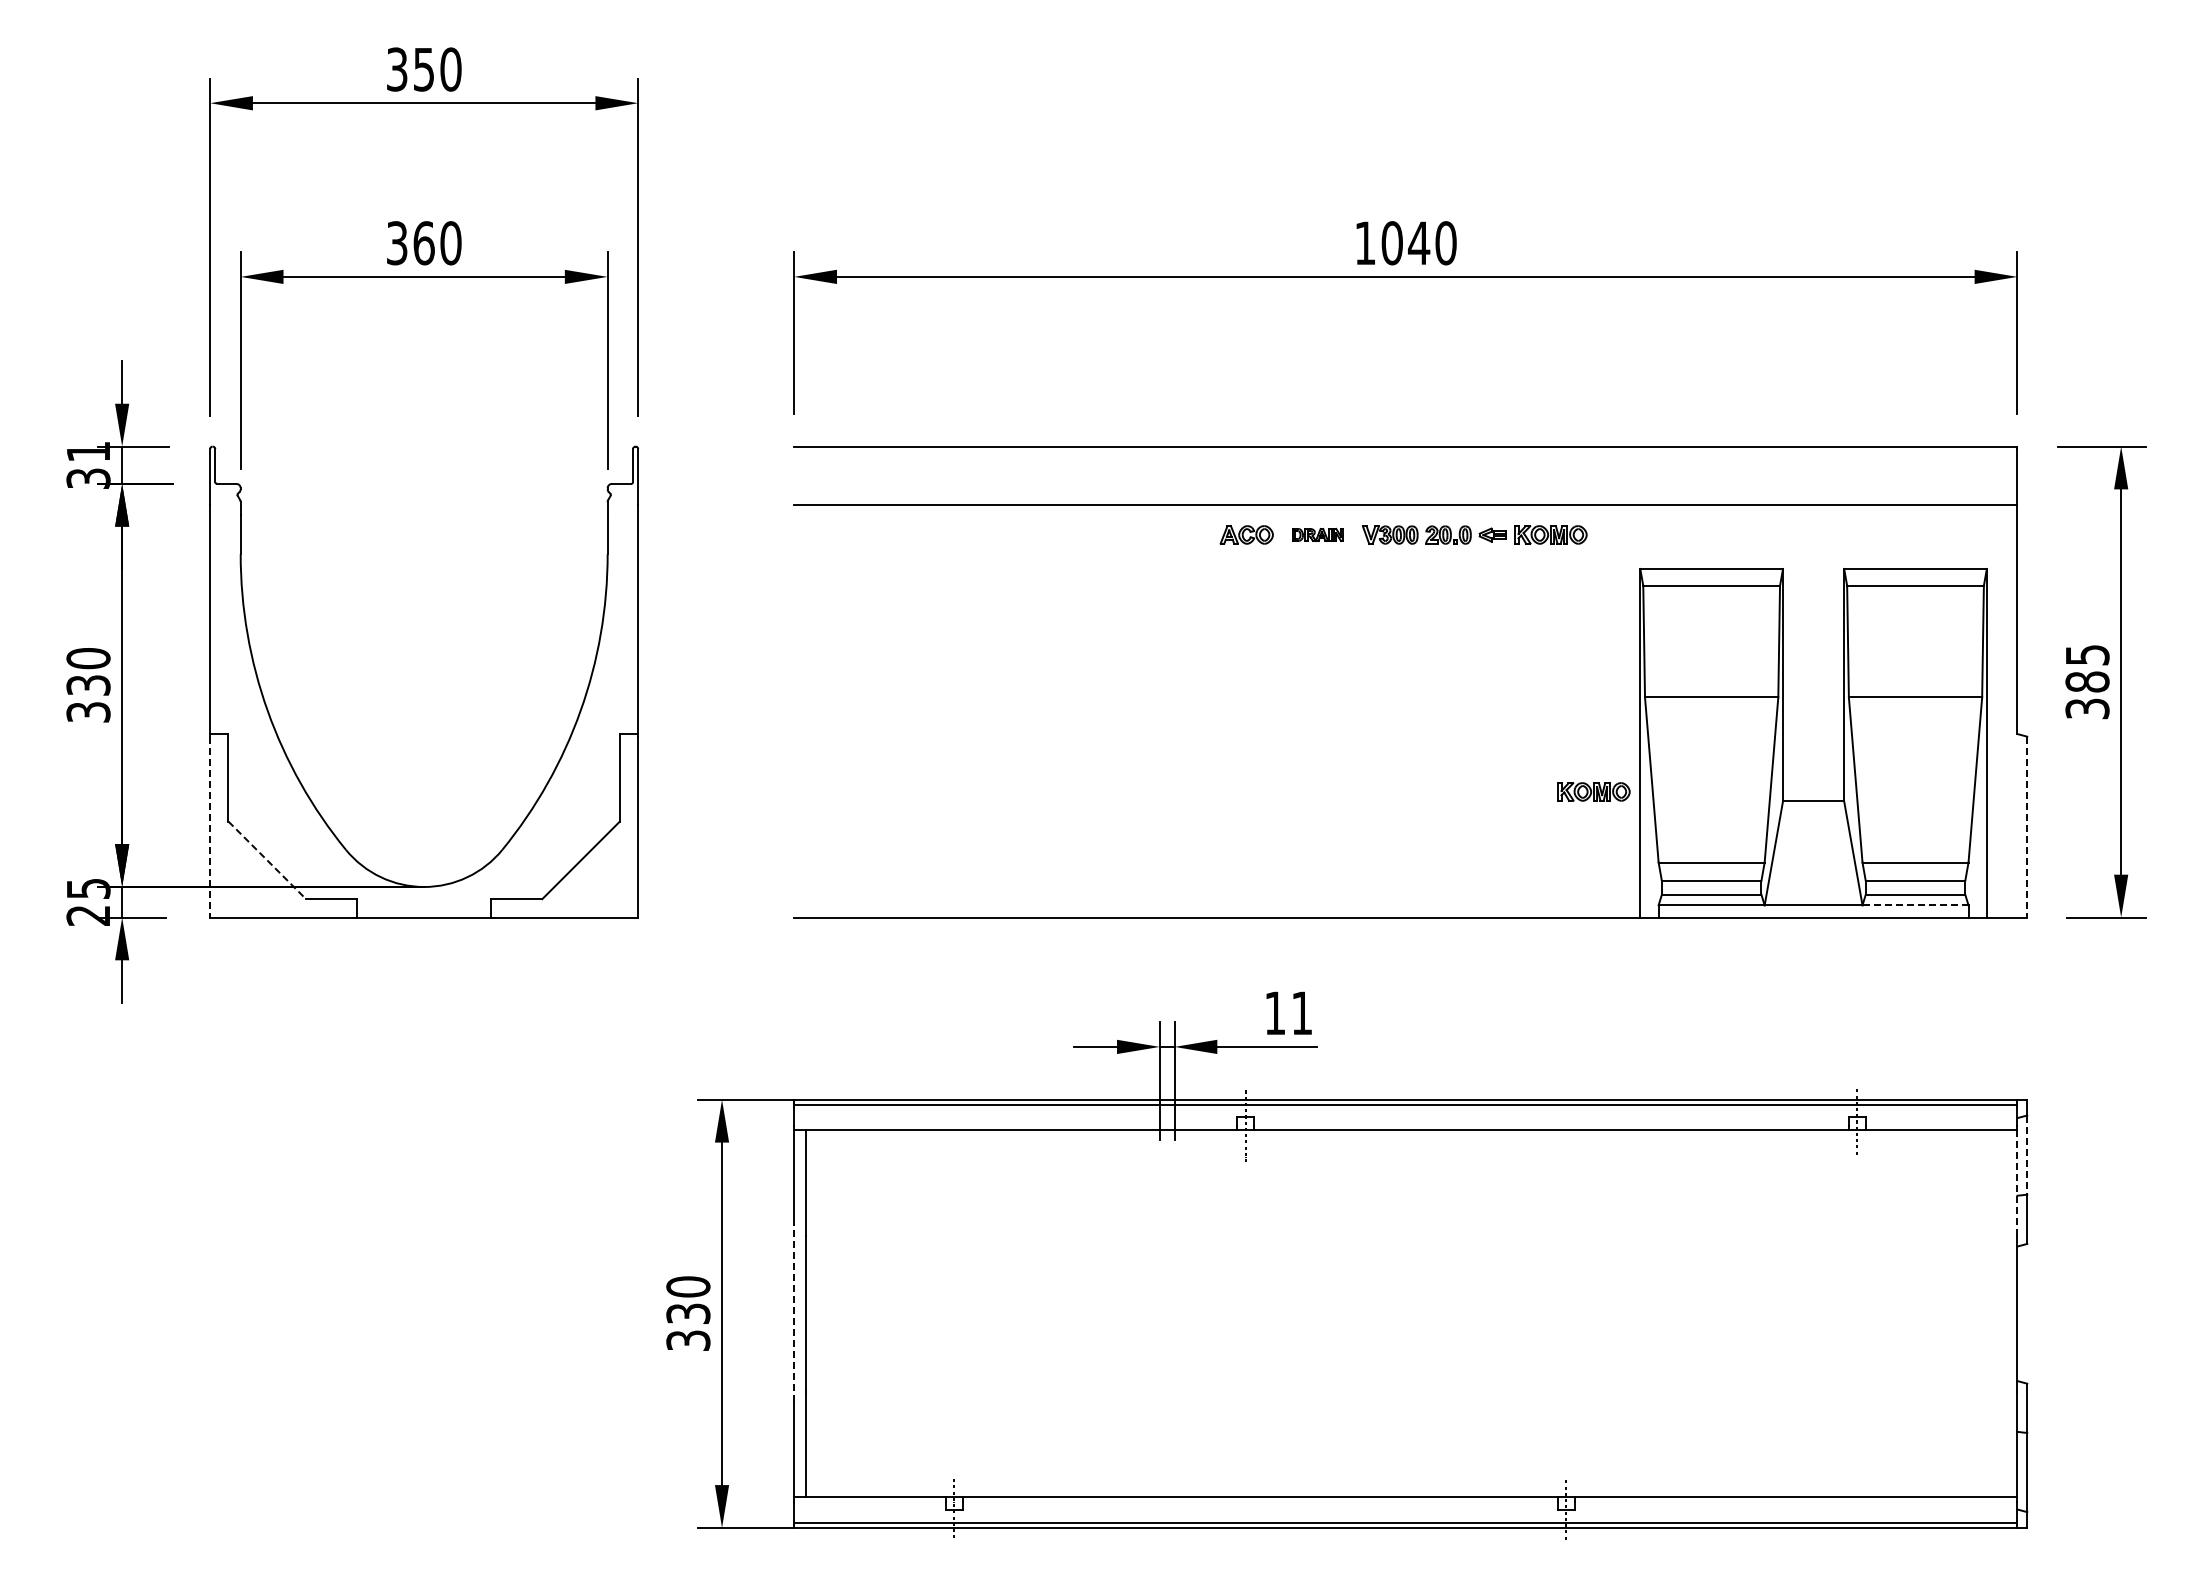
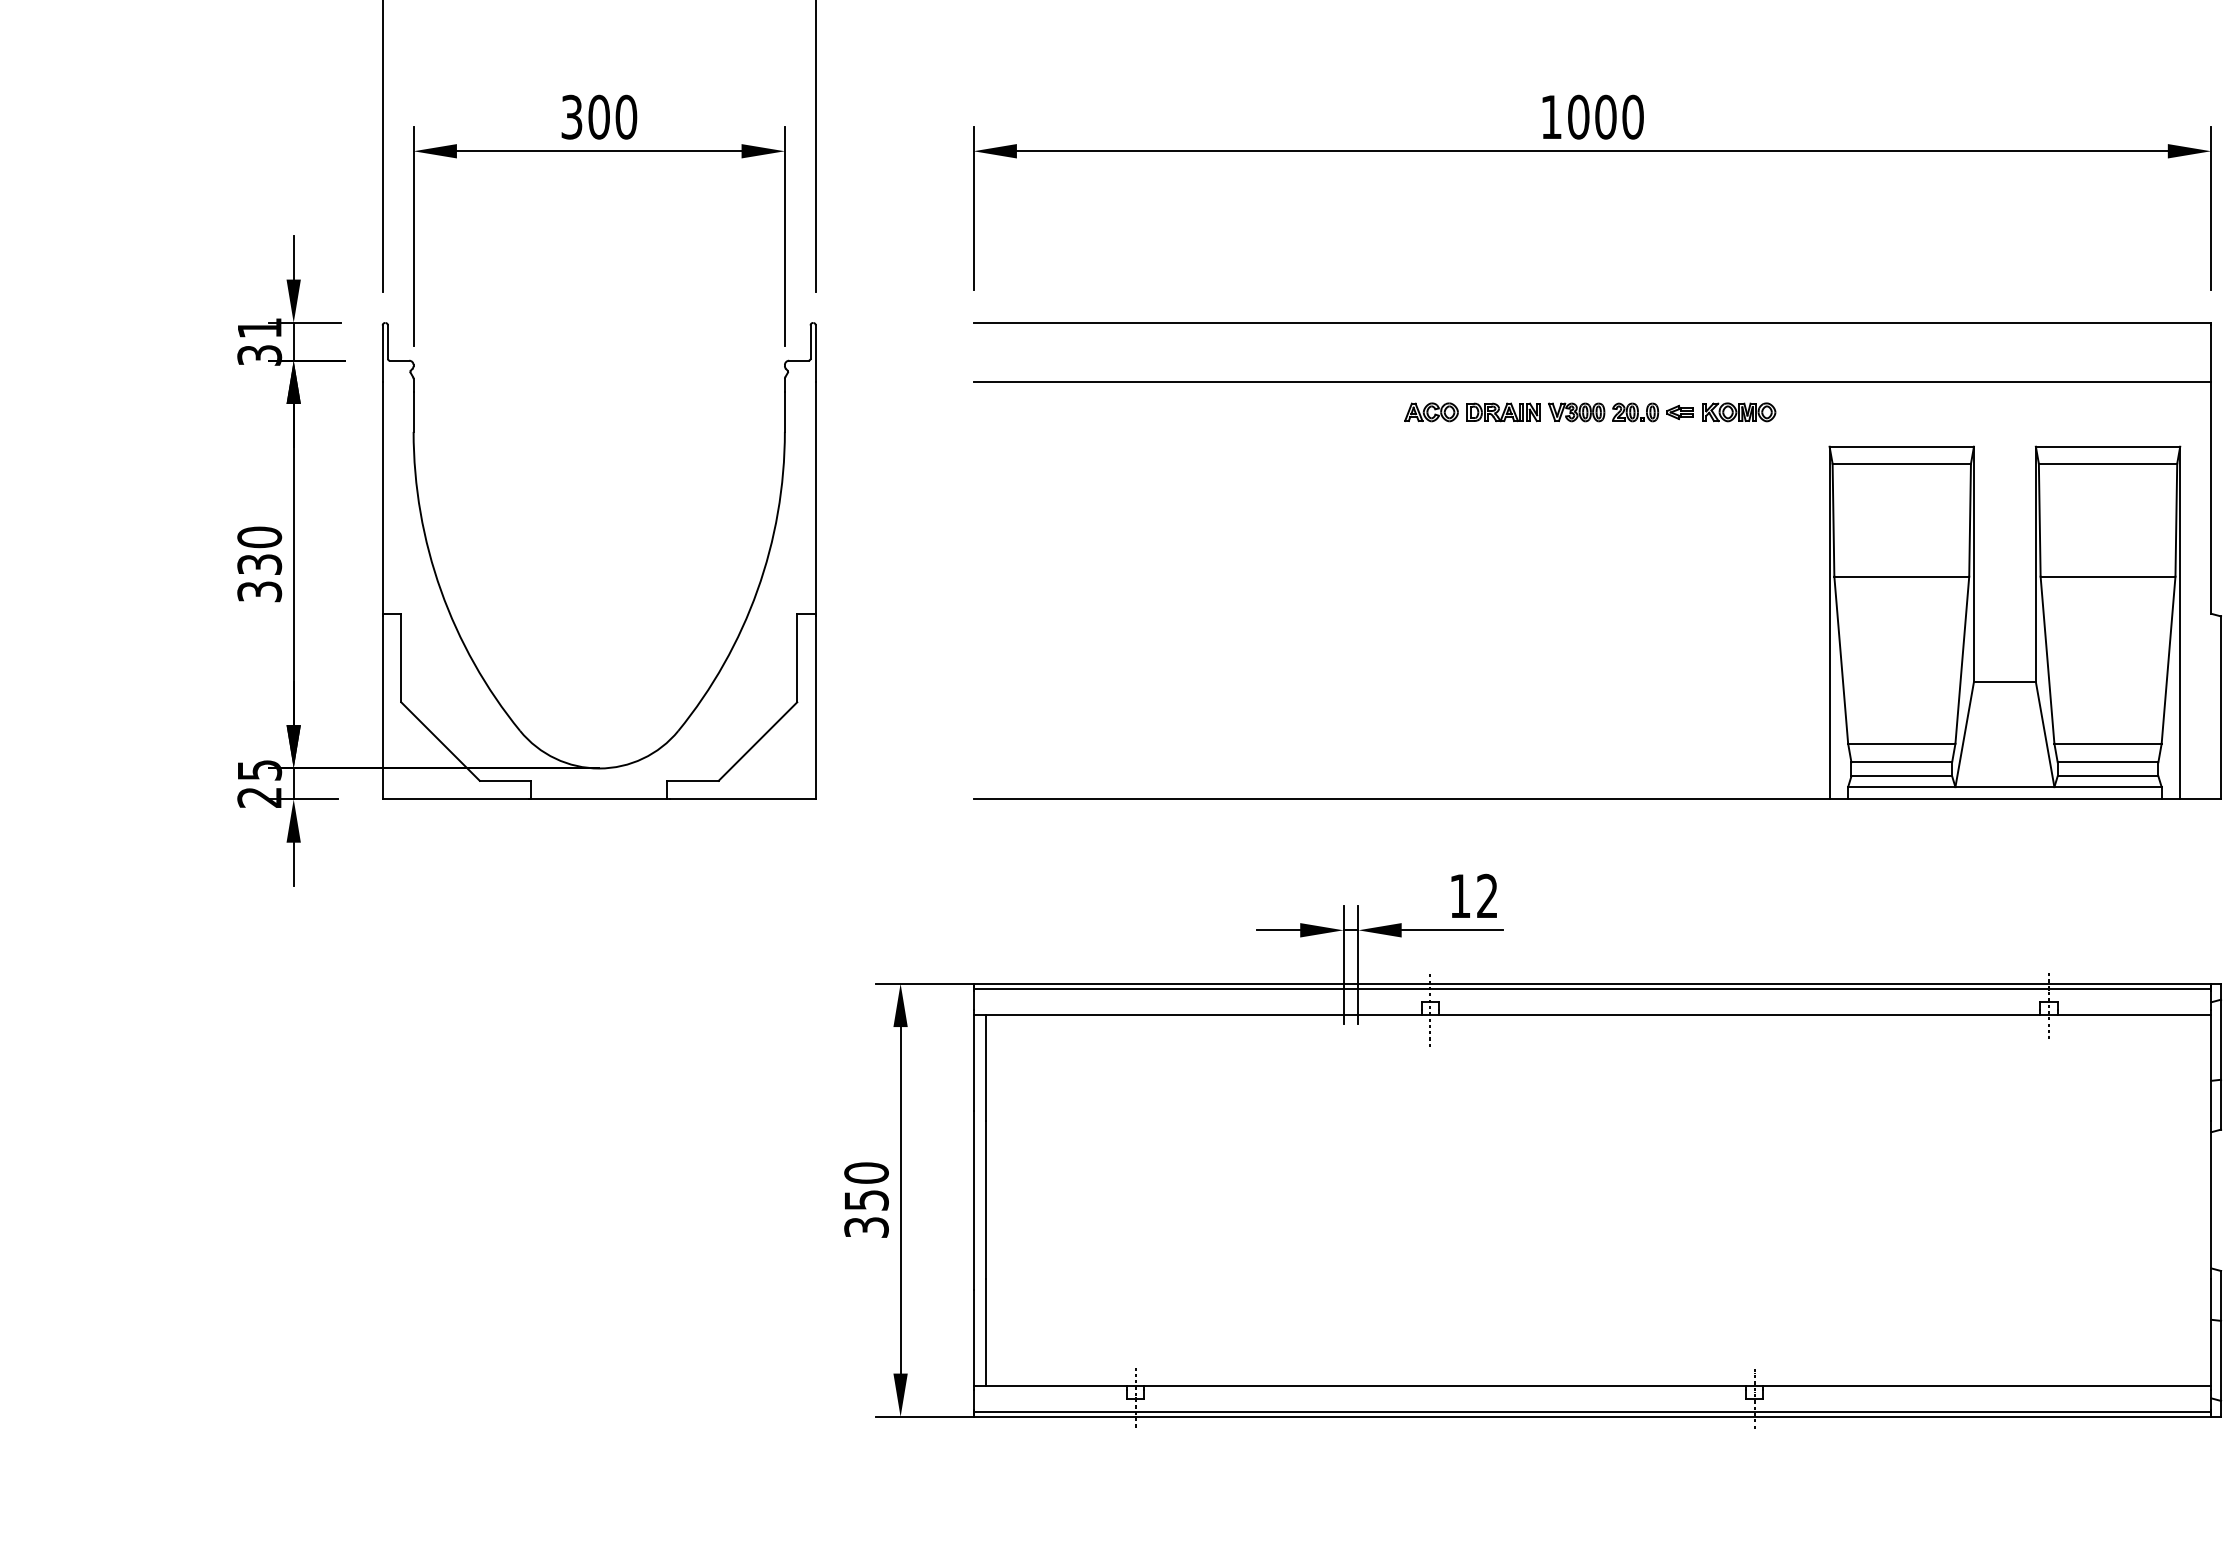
text: (423, 243) -> (598, 117), 360 -> 300
text: (1418, 243) -> (1605, 117), 1040 -> 1000
part: (1317, 534) -> (1503, 411), size x1.43
part: (1593, 791) -> (1782, 671), removed
line: (210, 827) -> (383, 708), dashed -> solid
line: (2027, 827) -> (2221, 708), dashed -> solid
line: (267, 860) -> (440, 741), dashed -> solid
line: (1916, 905) -> (2109, 787), dashed -> solid
text: (1301, 1012) -> (1486, 895), 11 -> 12
line: (2027, 1155) -> (2221, 1040), dashed -> solid
line: (2017, 1182) -> (2211, 1067), dashed -> solid
text: (687, 1313) -> (865, 1199), 330 -> 350
line: (794, 1313) -> (973, 1199), dashed -> solid

